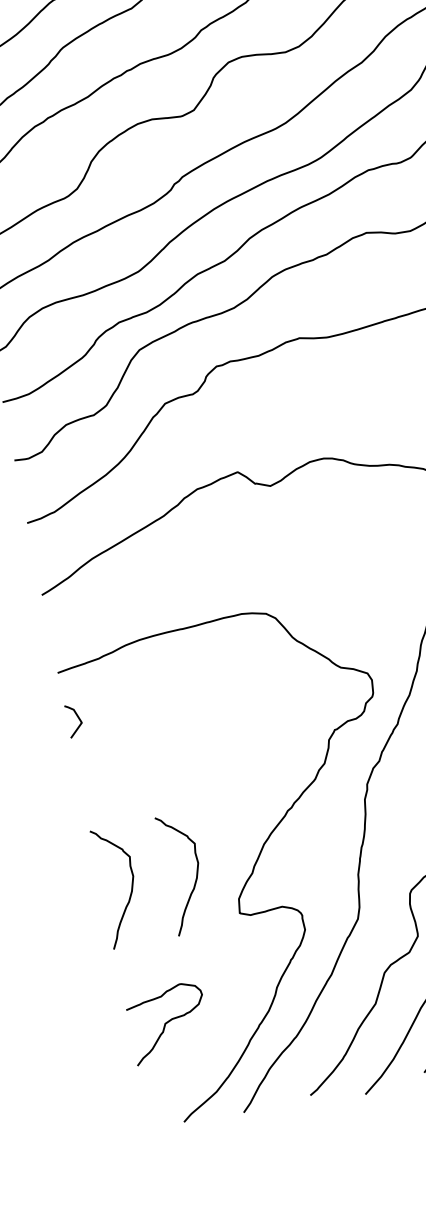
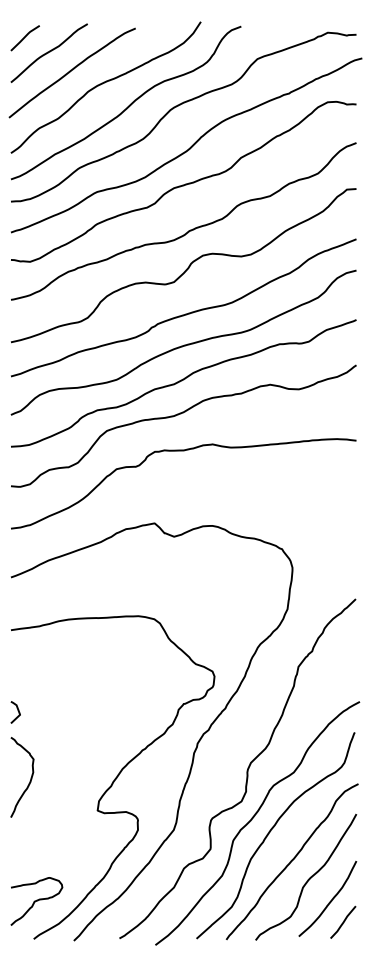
curve: (76, 717) -> (17, 710), moved
curve: (195, 871) -> (74, 777), removed
curve: (168, 1022) -> (36, 901), moved

